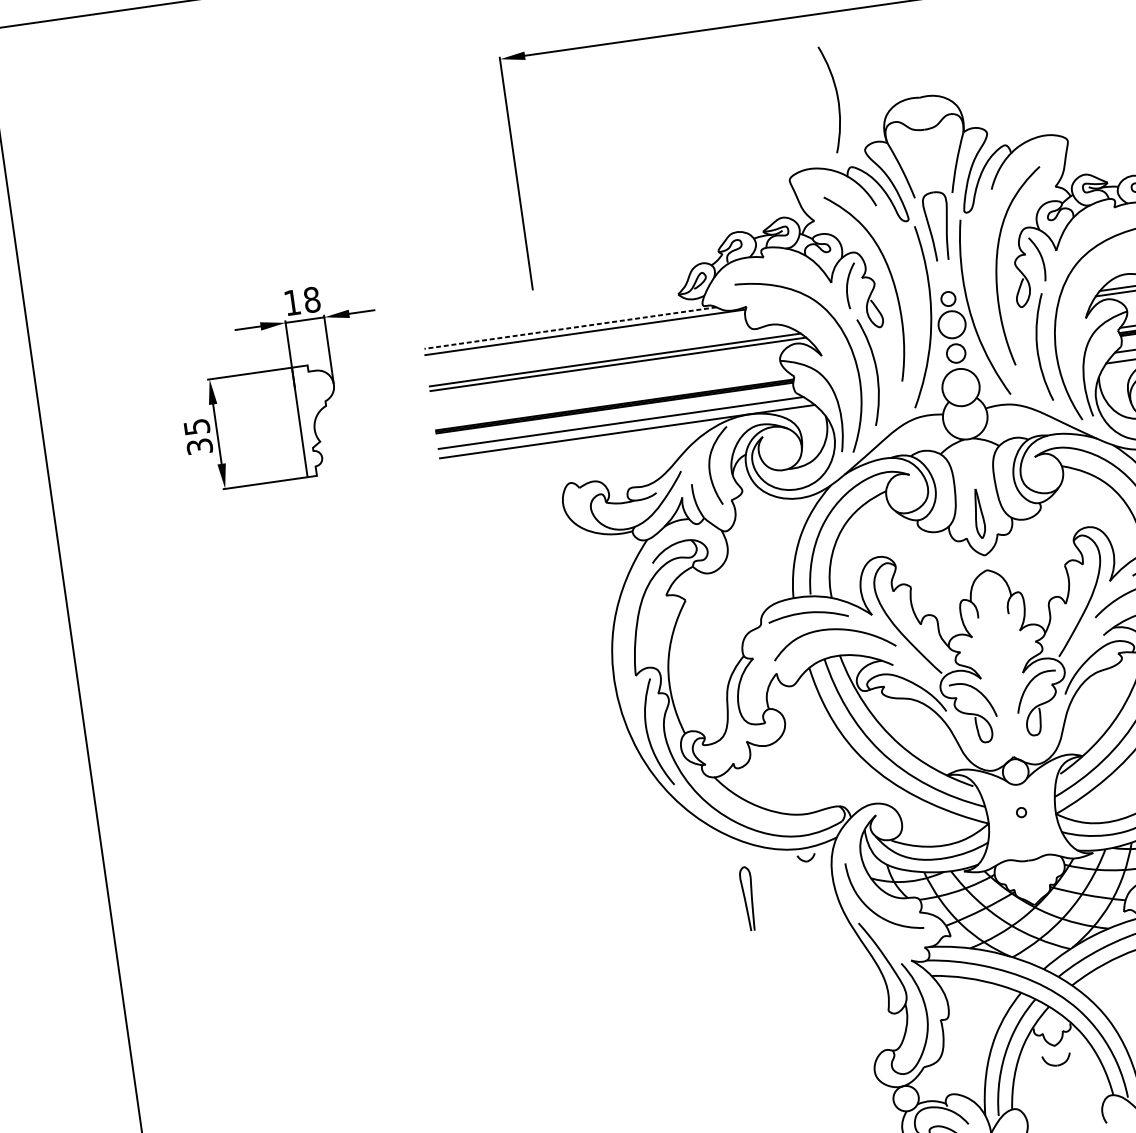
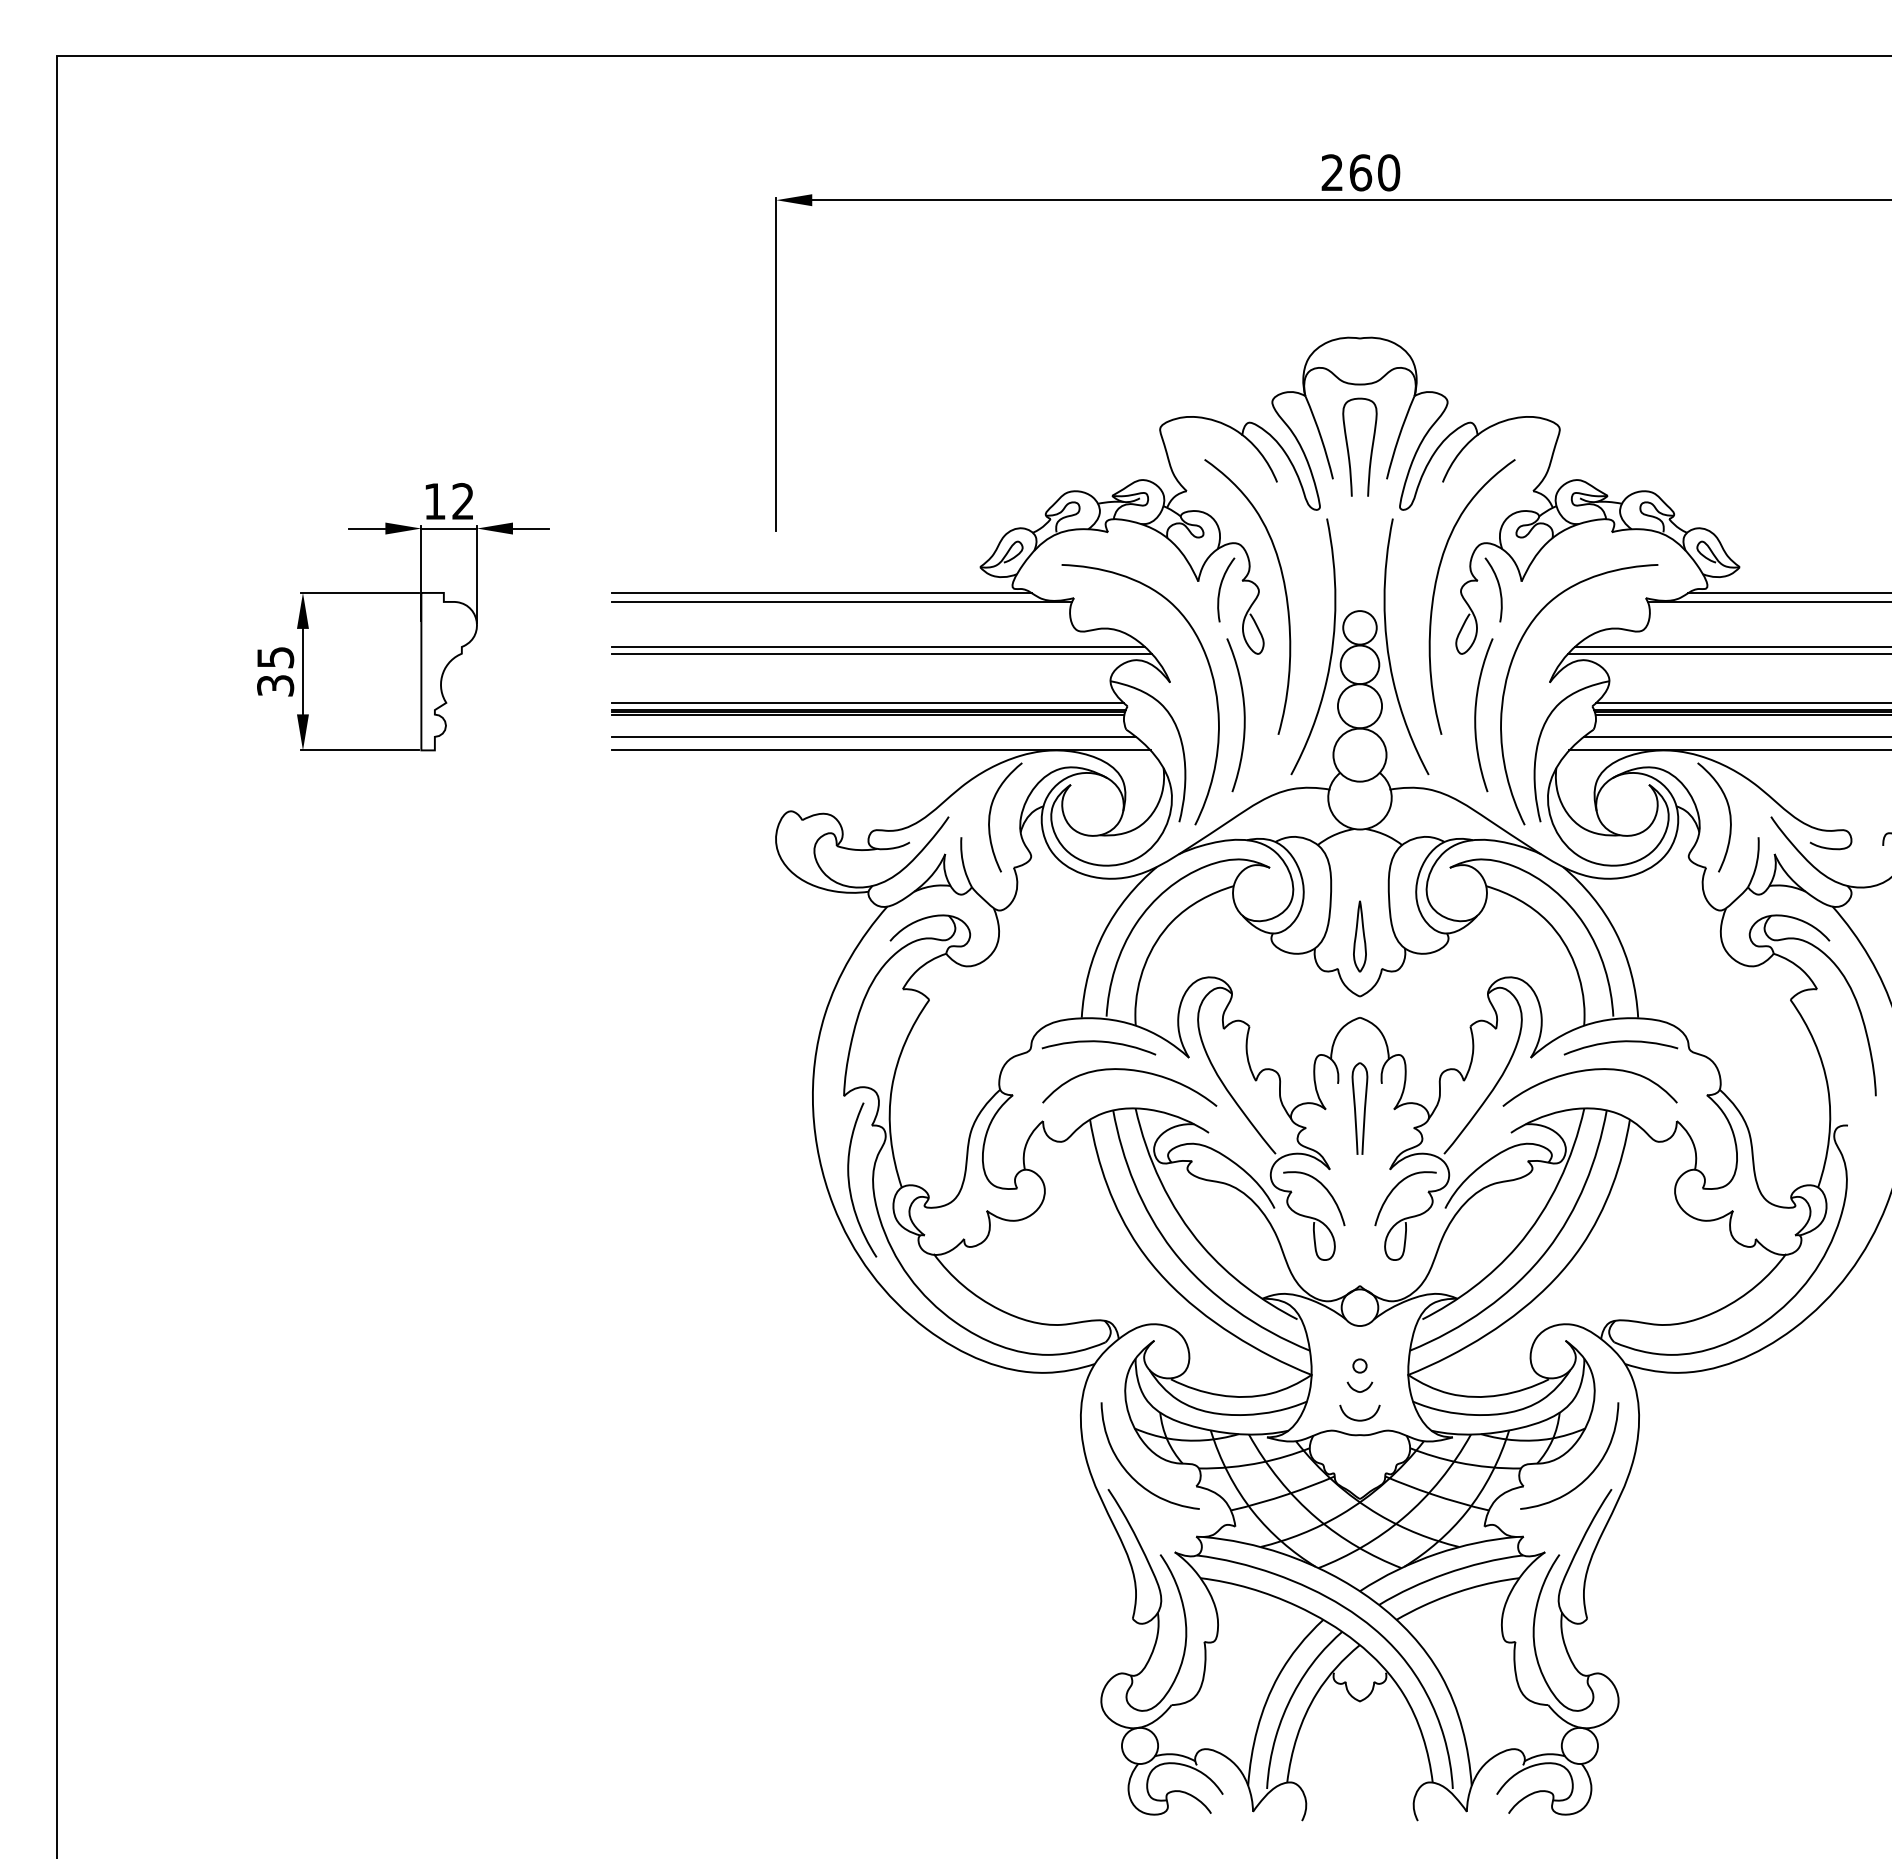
curve: (837, 98) -> (1243, 323), removed
part: (930, 226) -> (1348, 446), moved
circle: (948, 298) -> (1359, 627), size x1.67
text: (312, 299) -> (463, 501), 18 -> 12
line: (570, 327) -> (821, 592), dashed -> solid
circle: (955, 353) -> (1359, 706), size x1.67
line: (613, 399) -> (867, 702), added
part: (806, 857) -> (1359, 1386), moved
part: (748, 898) -> (1359, 1108), moved
part: (1057, 1064) -> (1359, 1419), moved

